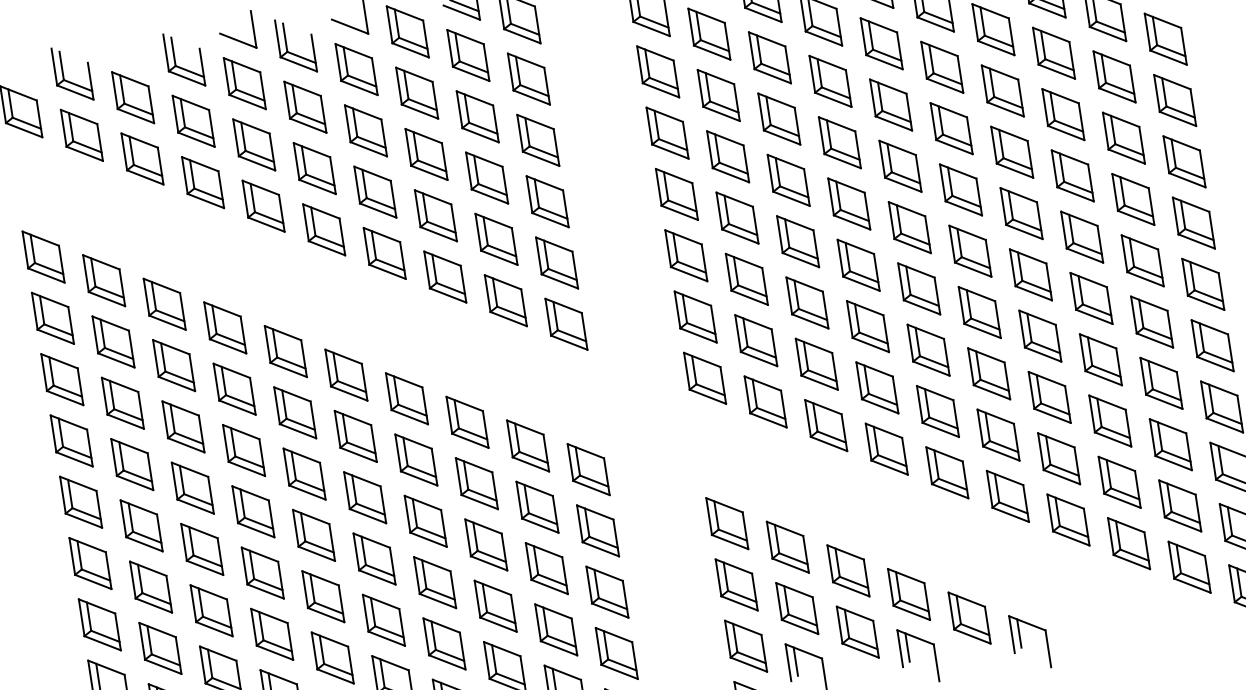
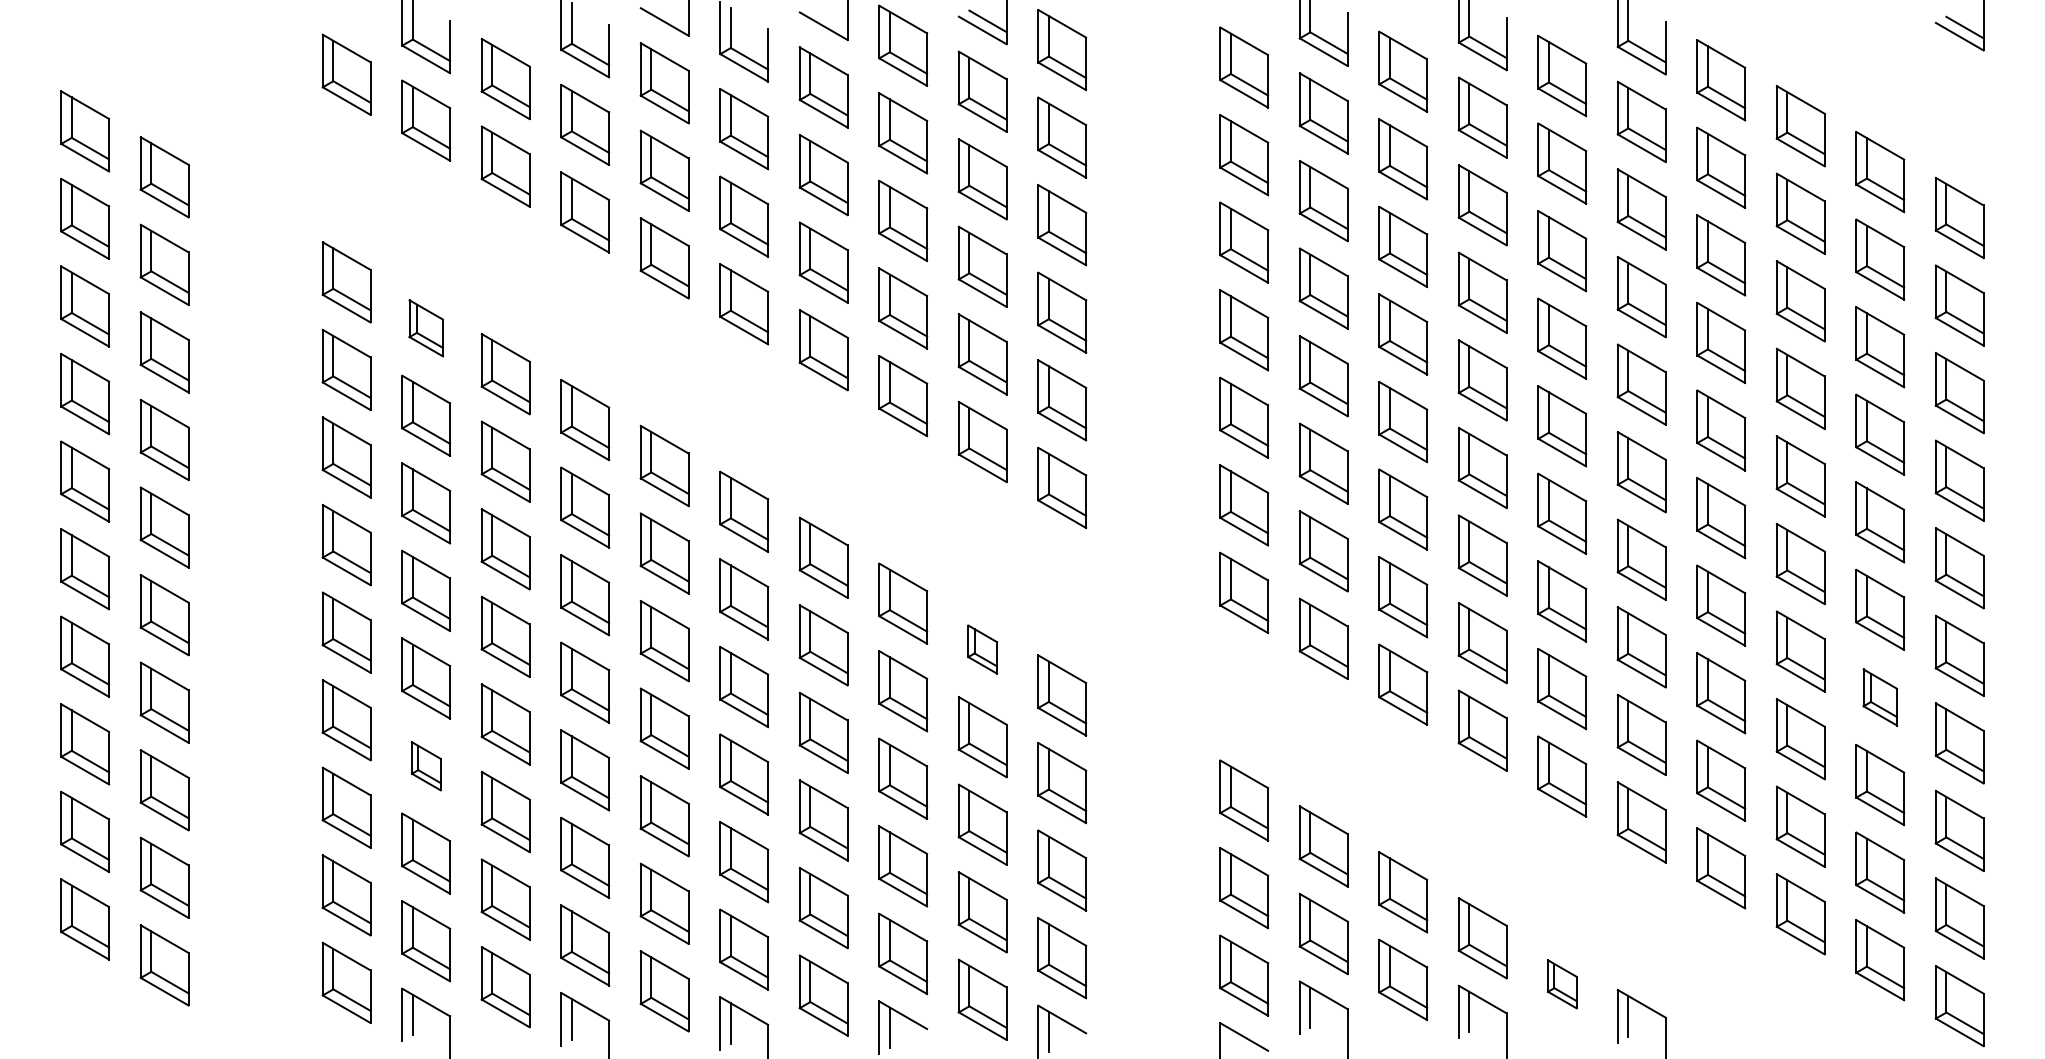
part: (104, 280) -> (426, 328), size x0.7
part: (1161, 383) -> (1880, 697), size x0.7
part: (527, 445) -> (982, 649), size x0.6
part: (151, 587) -> (426, 766), size x0.6
part: (969, 618) -> (1562, 984), size x0.6

